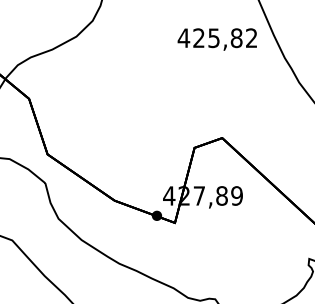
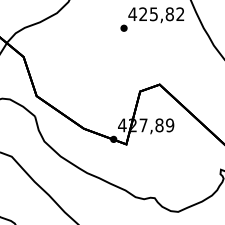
part: (170, 56) -> (123, 27), added

